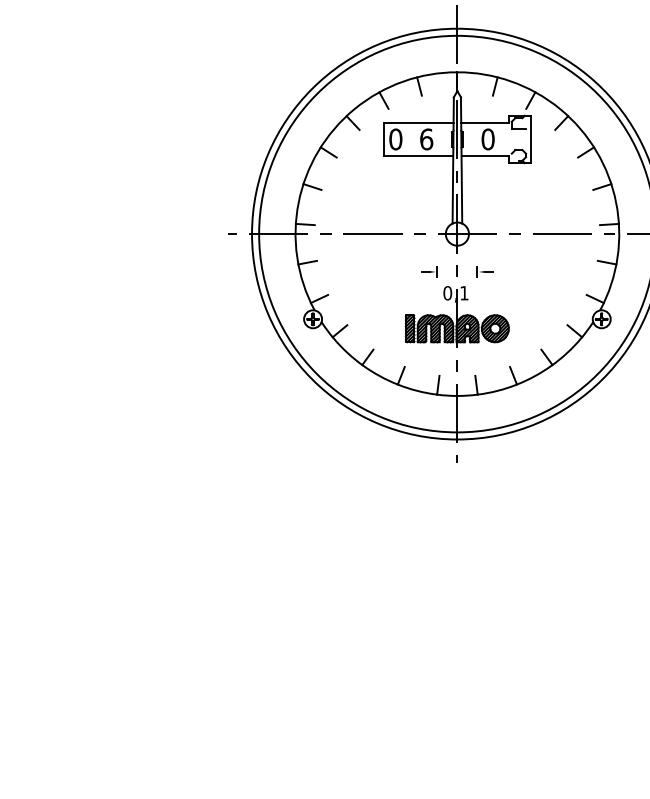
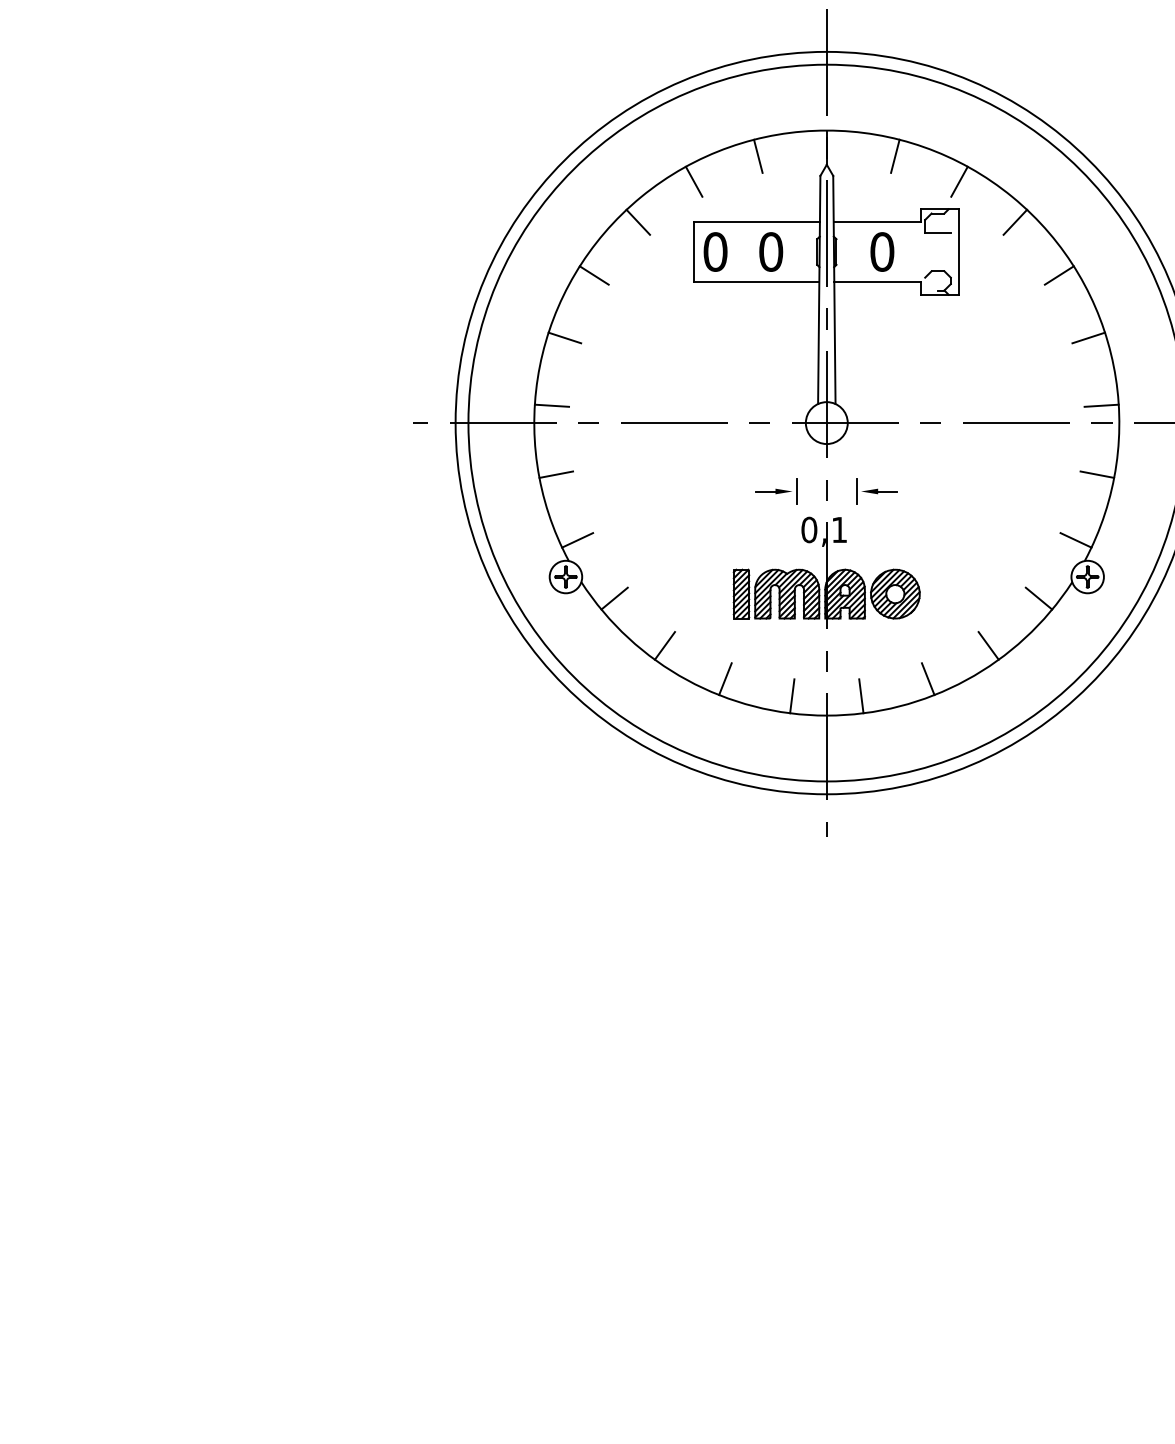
text: (426, 139) -> (770, 252), 6 -> 0
part: (429, 271) -> (776, 490), size x1.43
part: (484, 271) -> (875, 490), size x1.43

